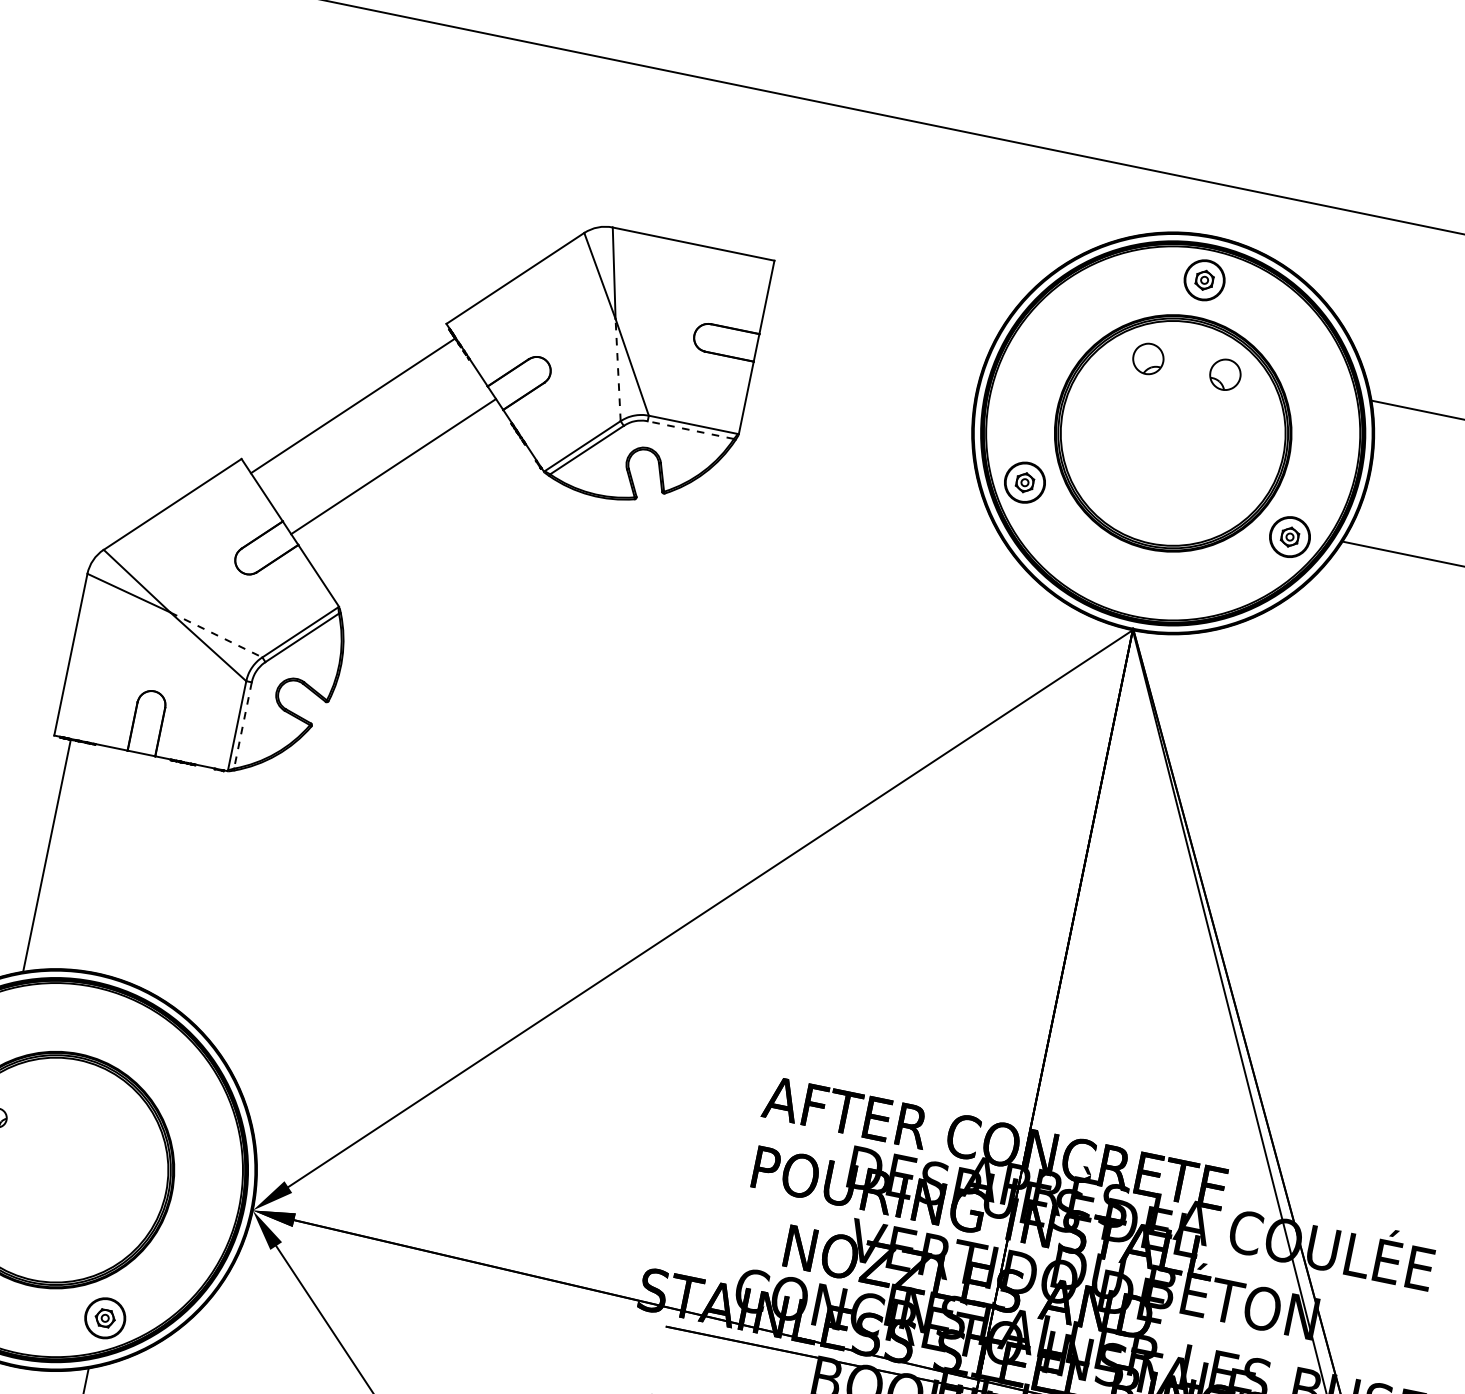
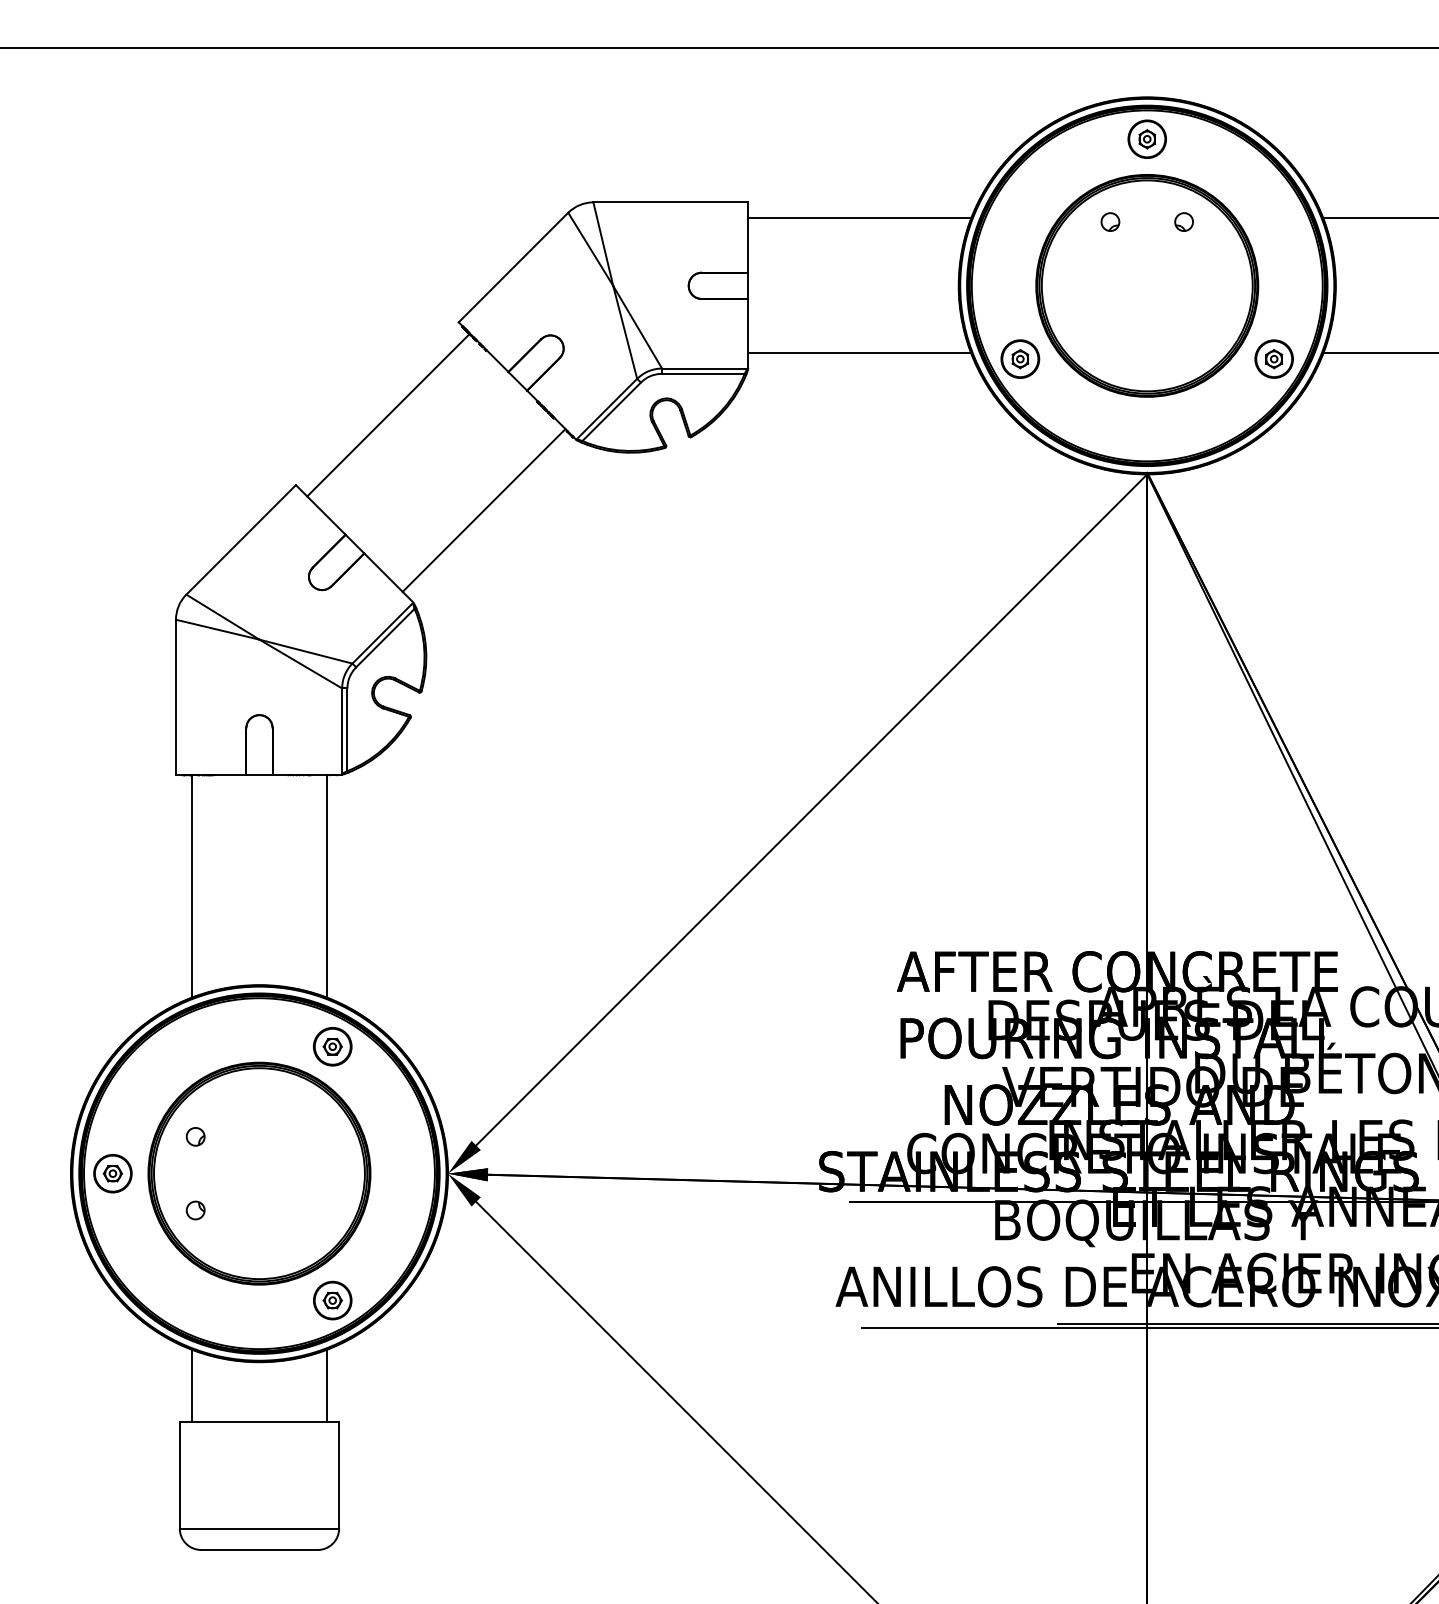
line: (887, 301) -> (859, 218), added
part: (1148, 358) -> (1110, 221), size x0.62
line: (618, 370) -> (625, 332), dashed -> solid
part: (1224, 373) -> (1183, 221), size x0.62
line: (690, 429) -> (702, 373), dashed -> solid
line: (858, 442) -> (859, 353), added
line: (392, 466) -> (483, 510), moved
line: (216, 634) -> (306, 651), dashed -> solid
line: (242, 726) -> (347, 730), dashed -> solid
line: (187, 883) -> (326, 885), added
part: (159, 1052) -> (332, 1046), added

